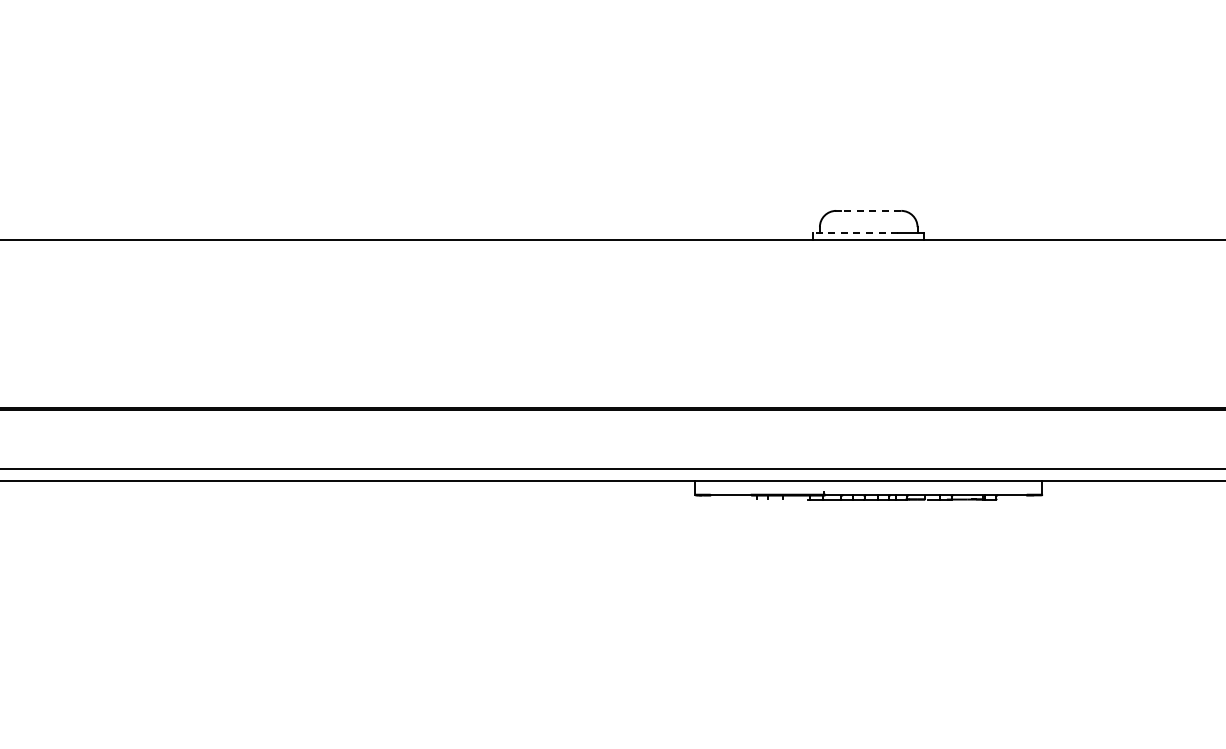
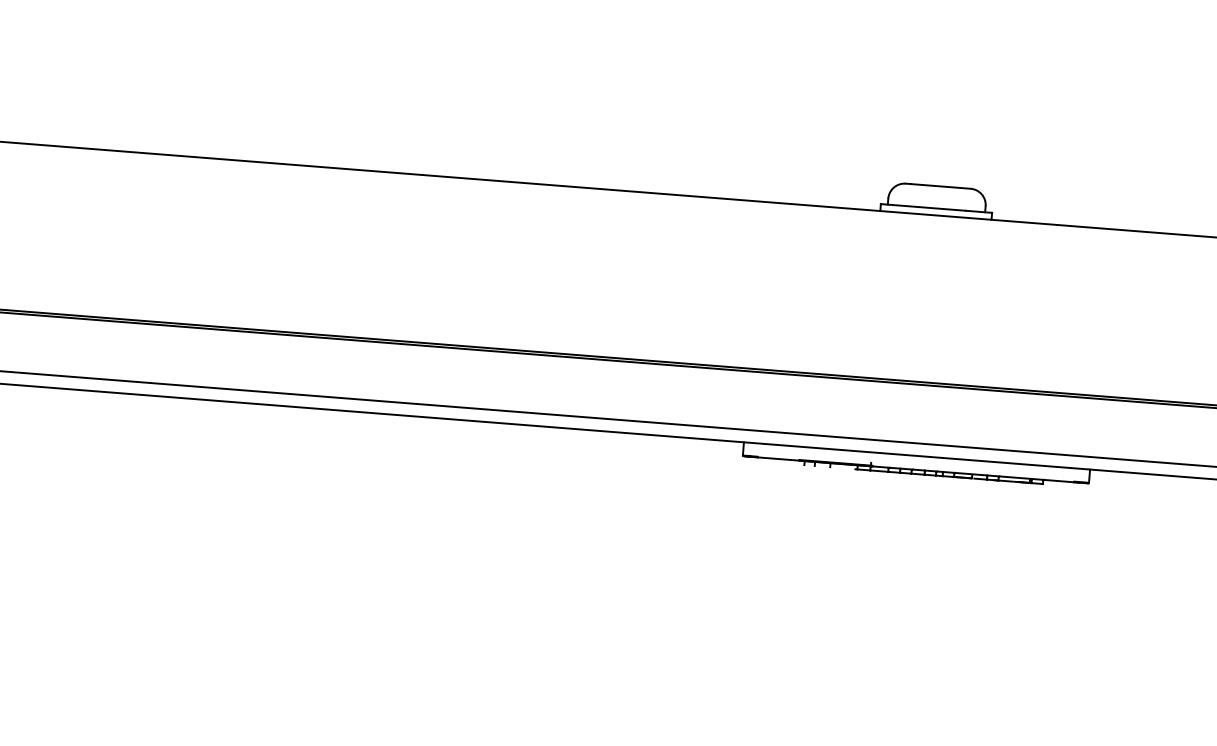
line: (870, 210) -> (940, 185), dashed -> solid
line: (855, 233) -> (923, 207), dashed -> solid

